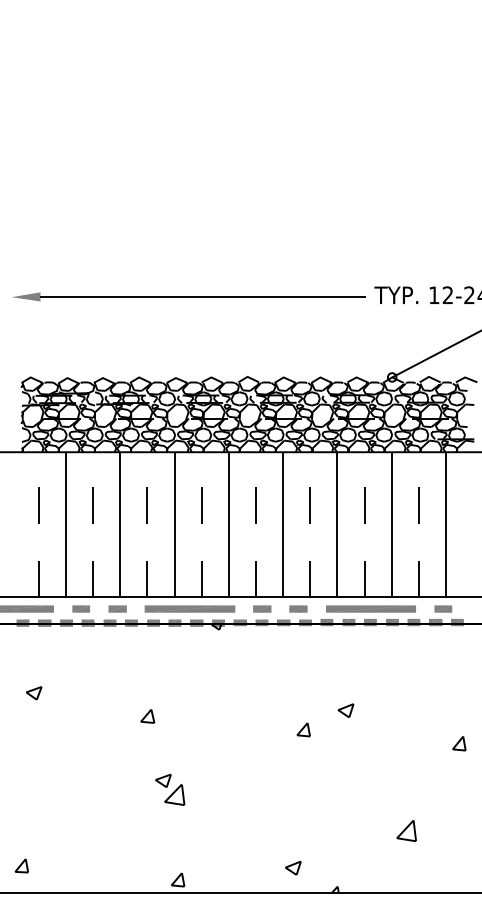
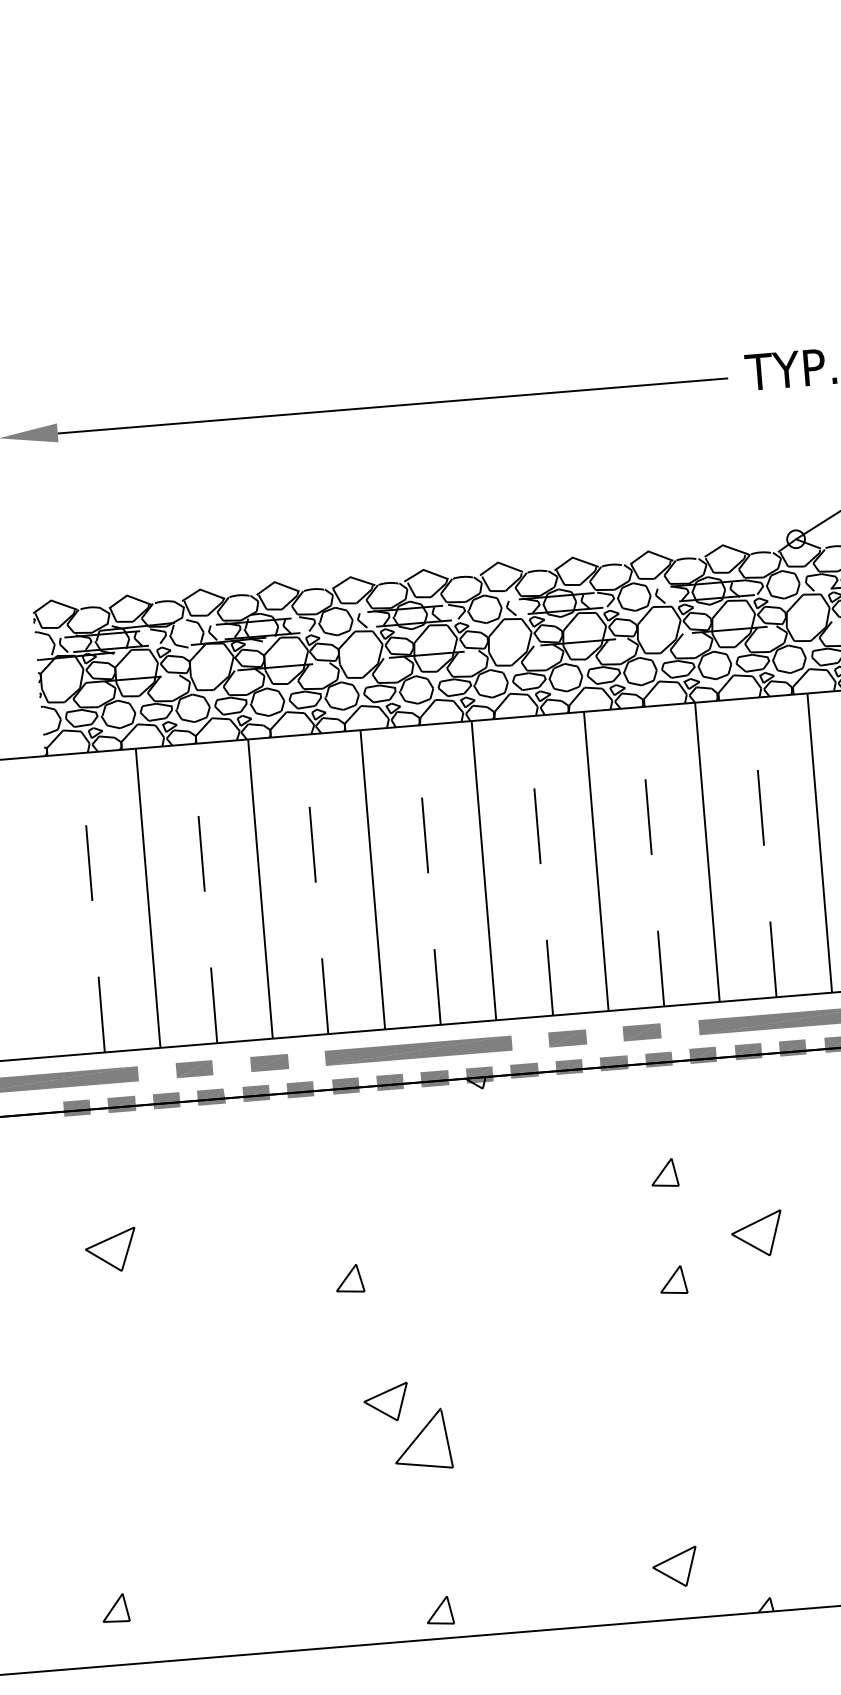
part: (303, 677) -> (664, 1172), added
part: (34, 693) -> (112, 1251), size x1.6
part: (345, 710) -> (756, 1233), size x1.6
part: (170, 789) -> (409, 1425), size x1.4
part: (293, 867) -> (675, 1565), size x1.4

